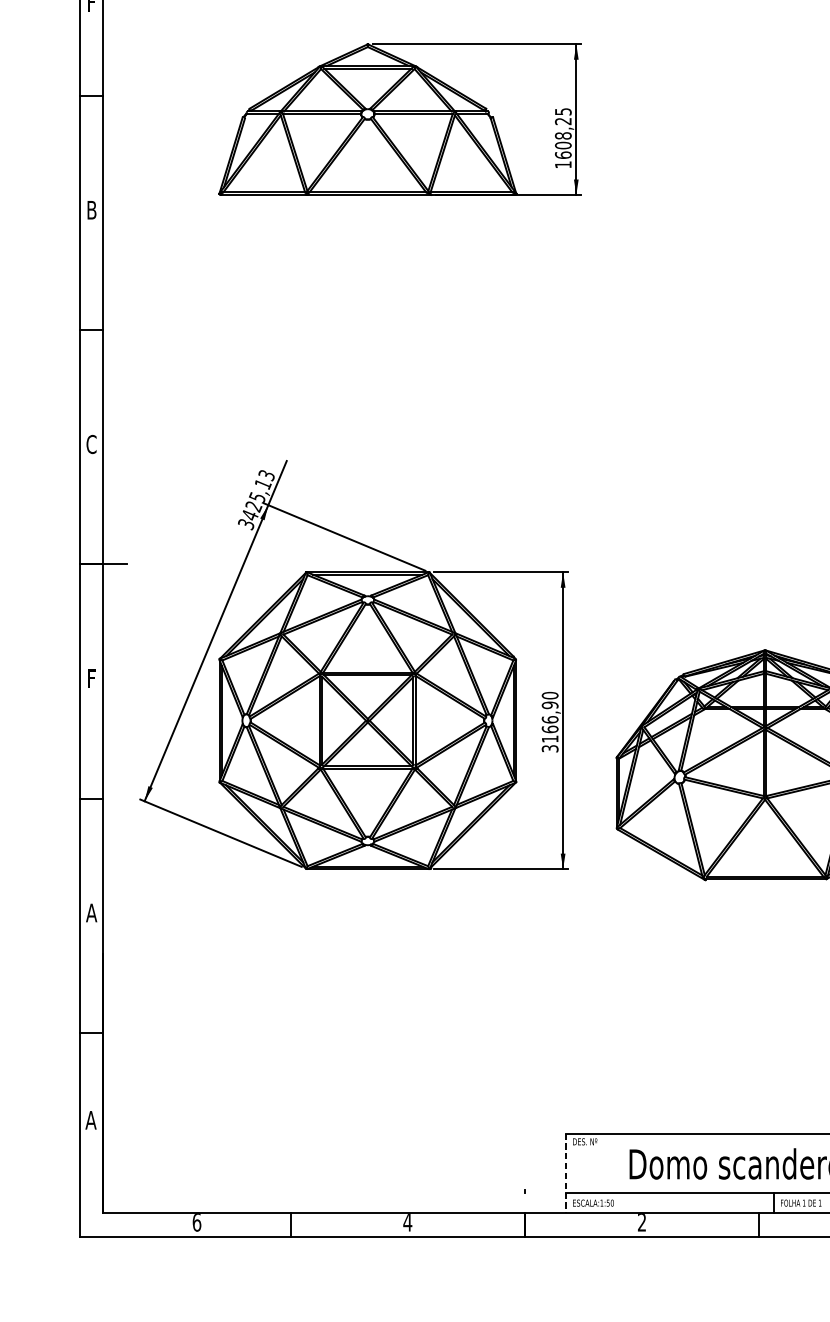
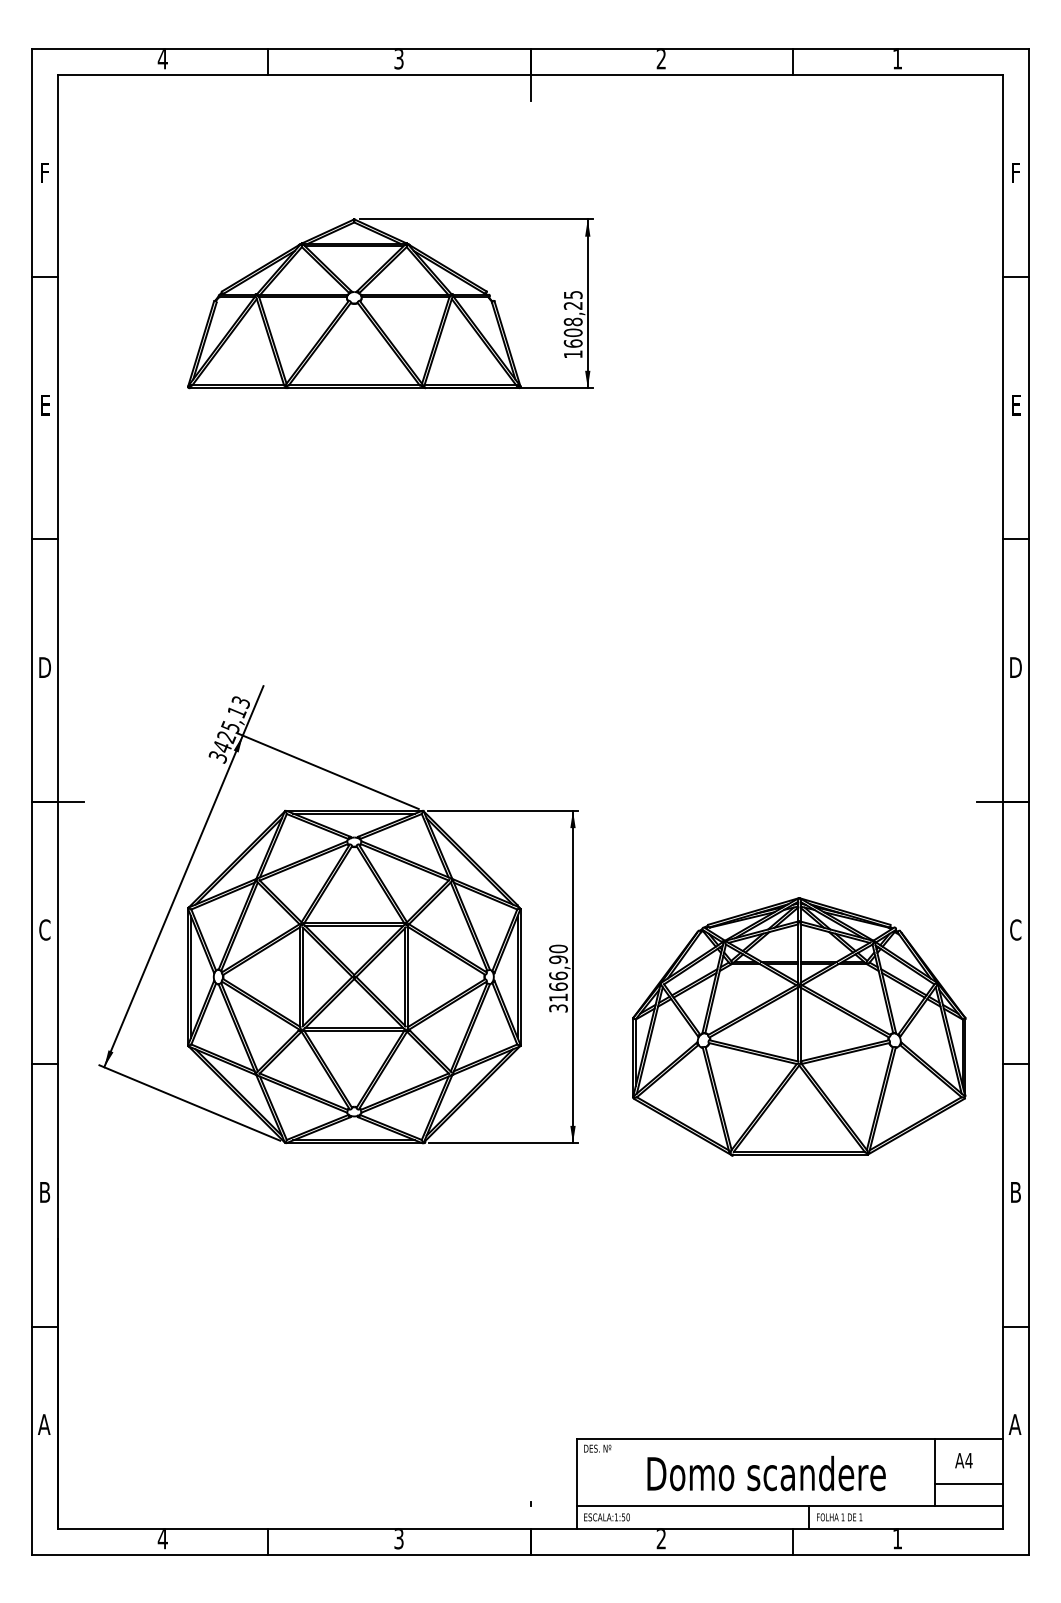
text: (92, 209) -> (45, 404), B -> E
text: (91, 444) -> (44, 667), C -> D
text: (91, 678) -> (44, 929), F -> C
text: (91, 913) -> (44, 1192), A -> B
line: (566, 1173) -> (576, 1484), dashed -> solid
text: (196, 1222) -> (162, 1539), 6 -> 4
text: (408, 1222) -> (399, 1539), 4 -> 3

